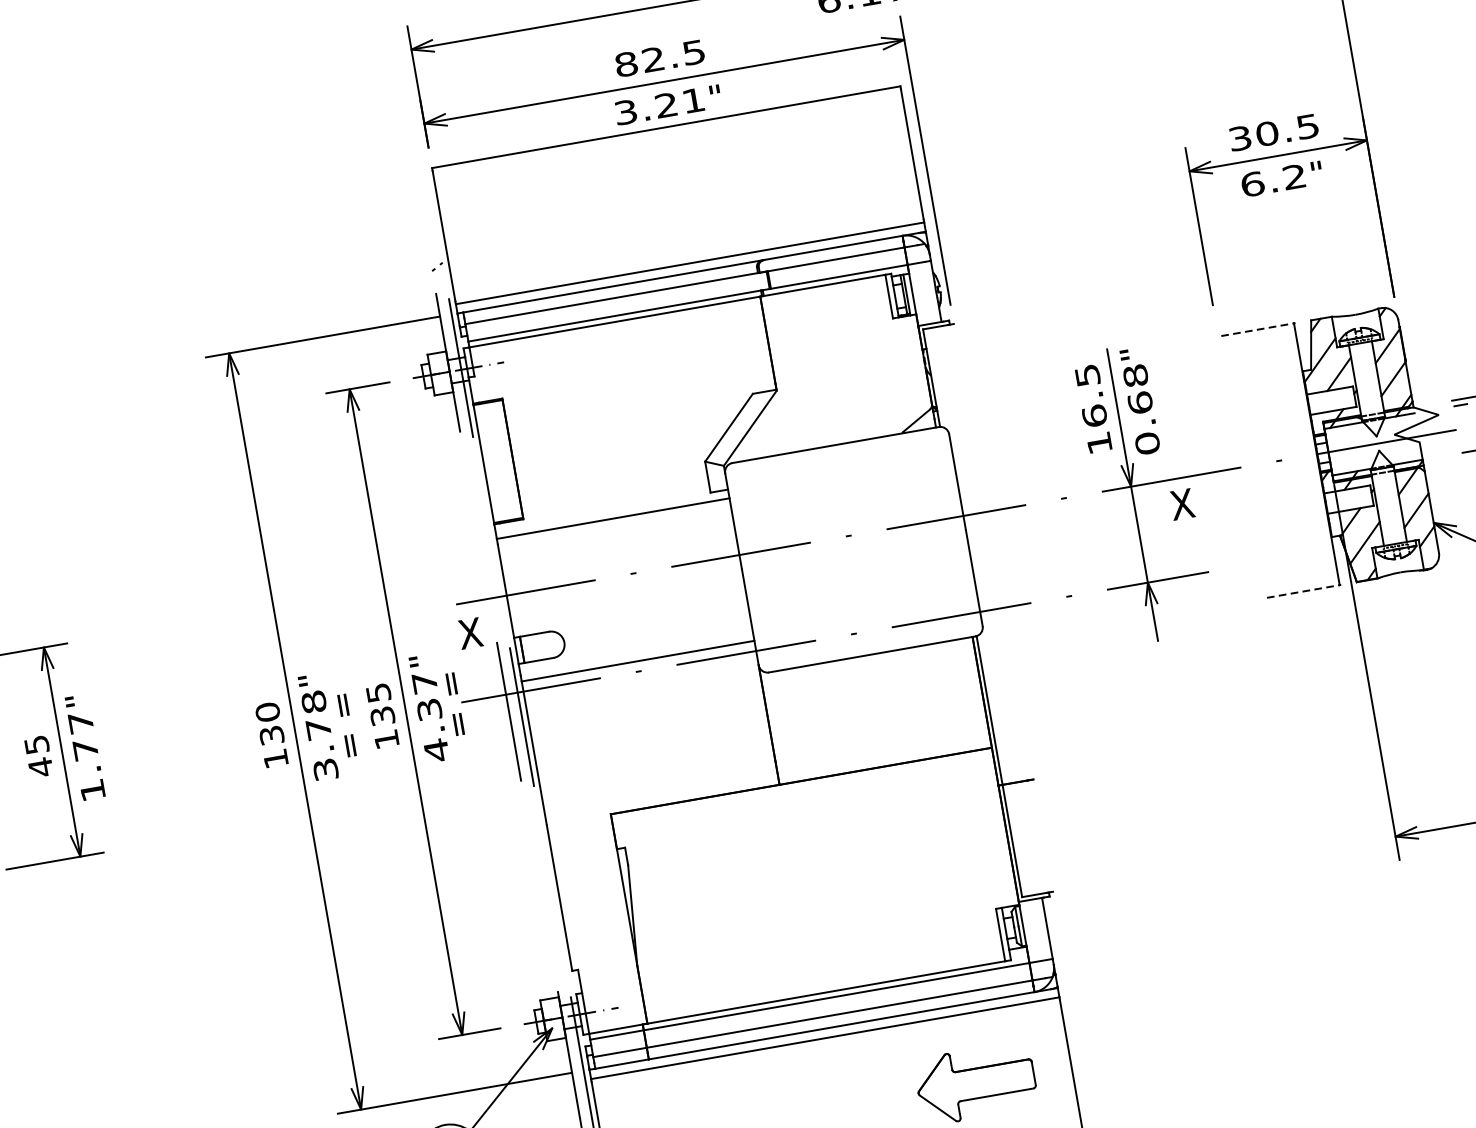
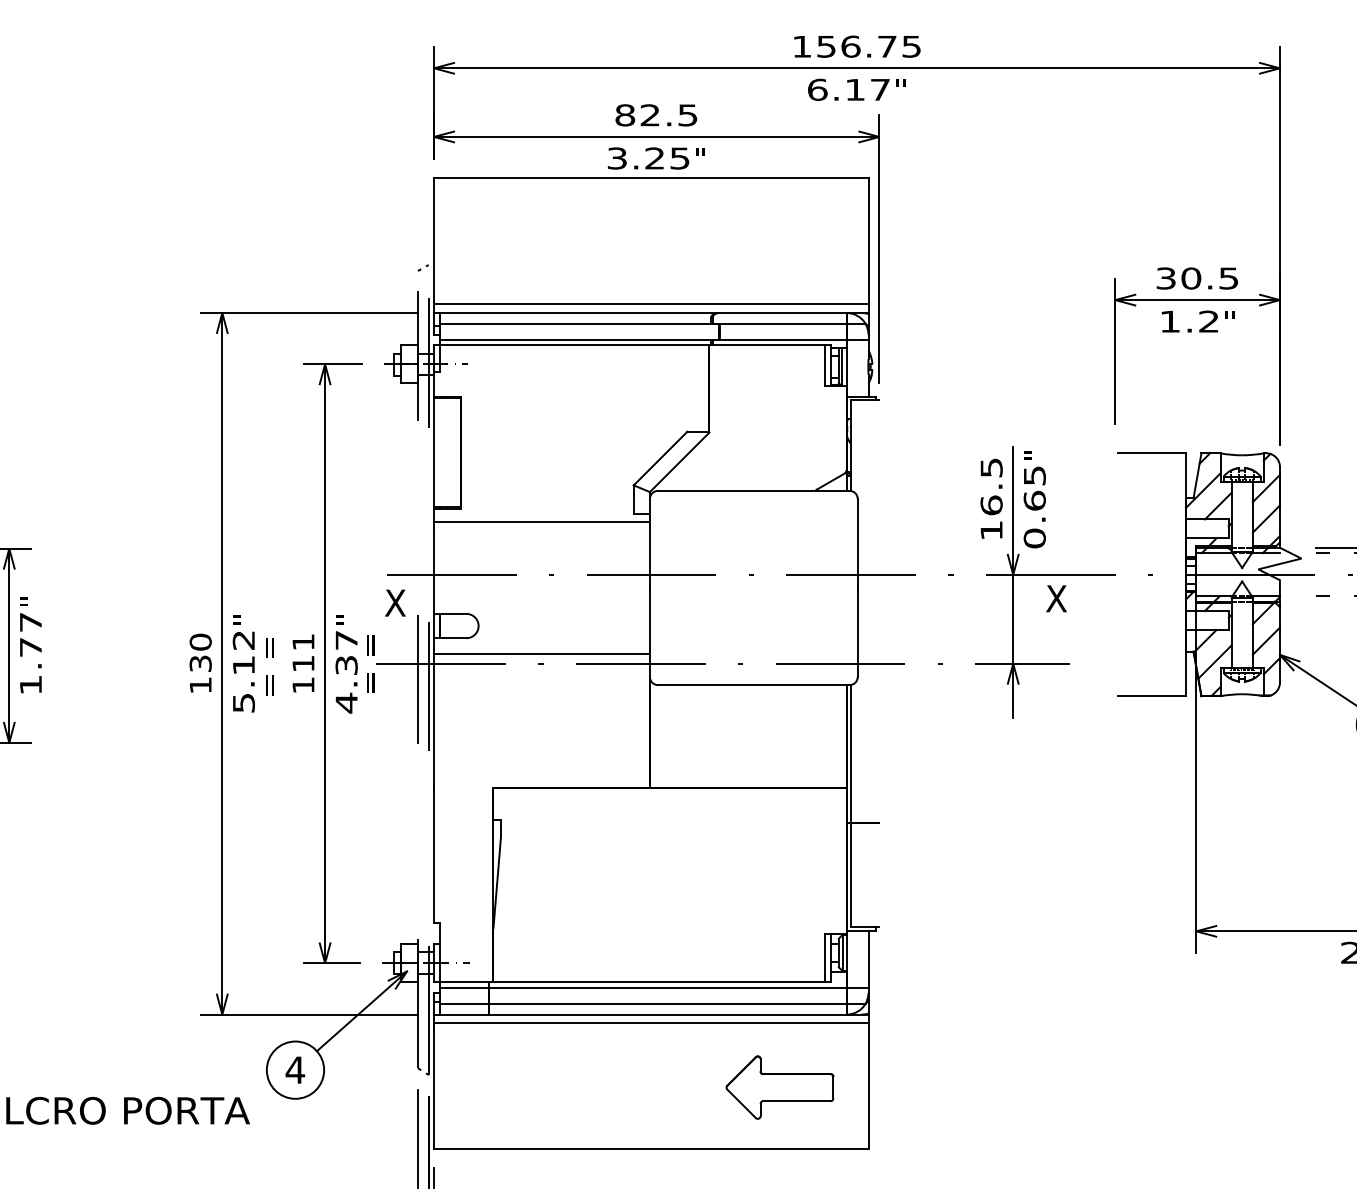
text: (692, 100) -> (679, 158), 3.21 -> 3.25
text: (1253, 184) -> (1170, 321), 6.2 -> 1.2
line: (1257, 329) -> (1151, 453), dashed -> solid
text: (1135, 375) -> (1034, 475), 0.68 -> 0.65
line: (1303, 591) -> (1151, 696), dashed -> solid
text: (380, 704) -> (303, 652), 135 -> 111
text: (319, 734) -> (243, 670), 3.78 -> 5.12

